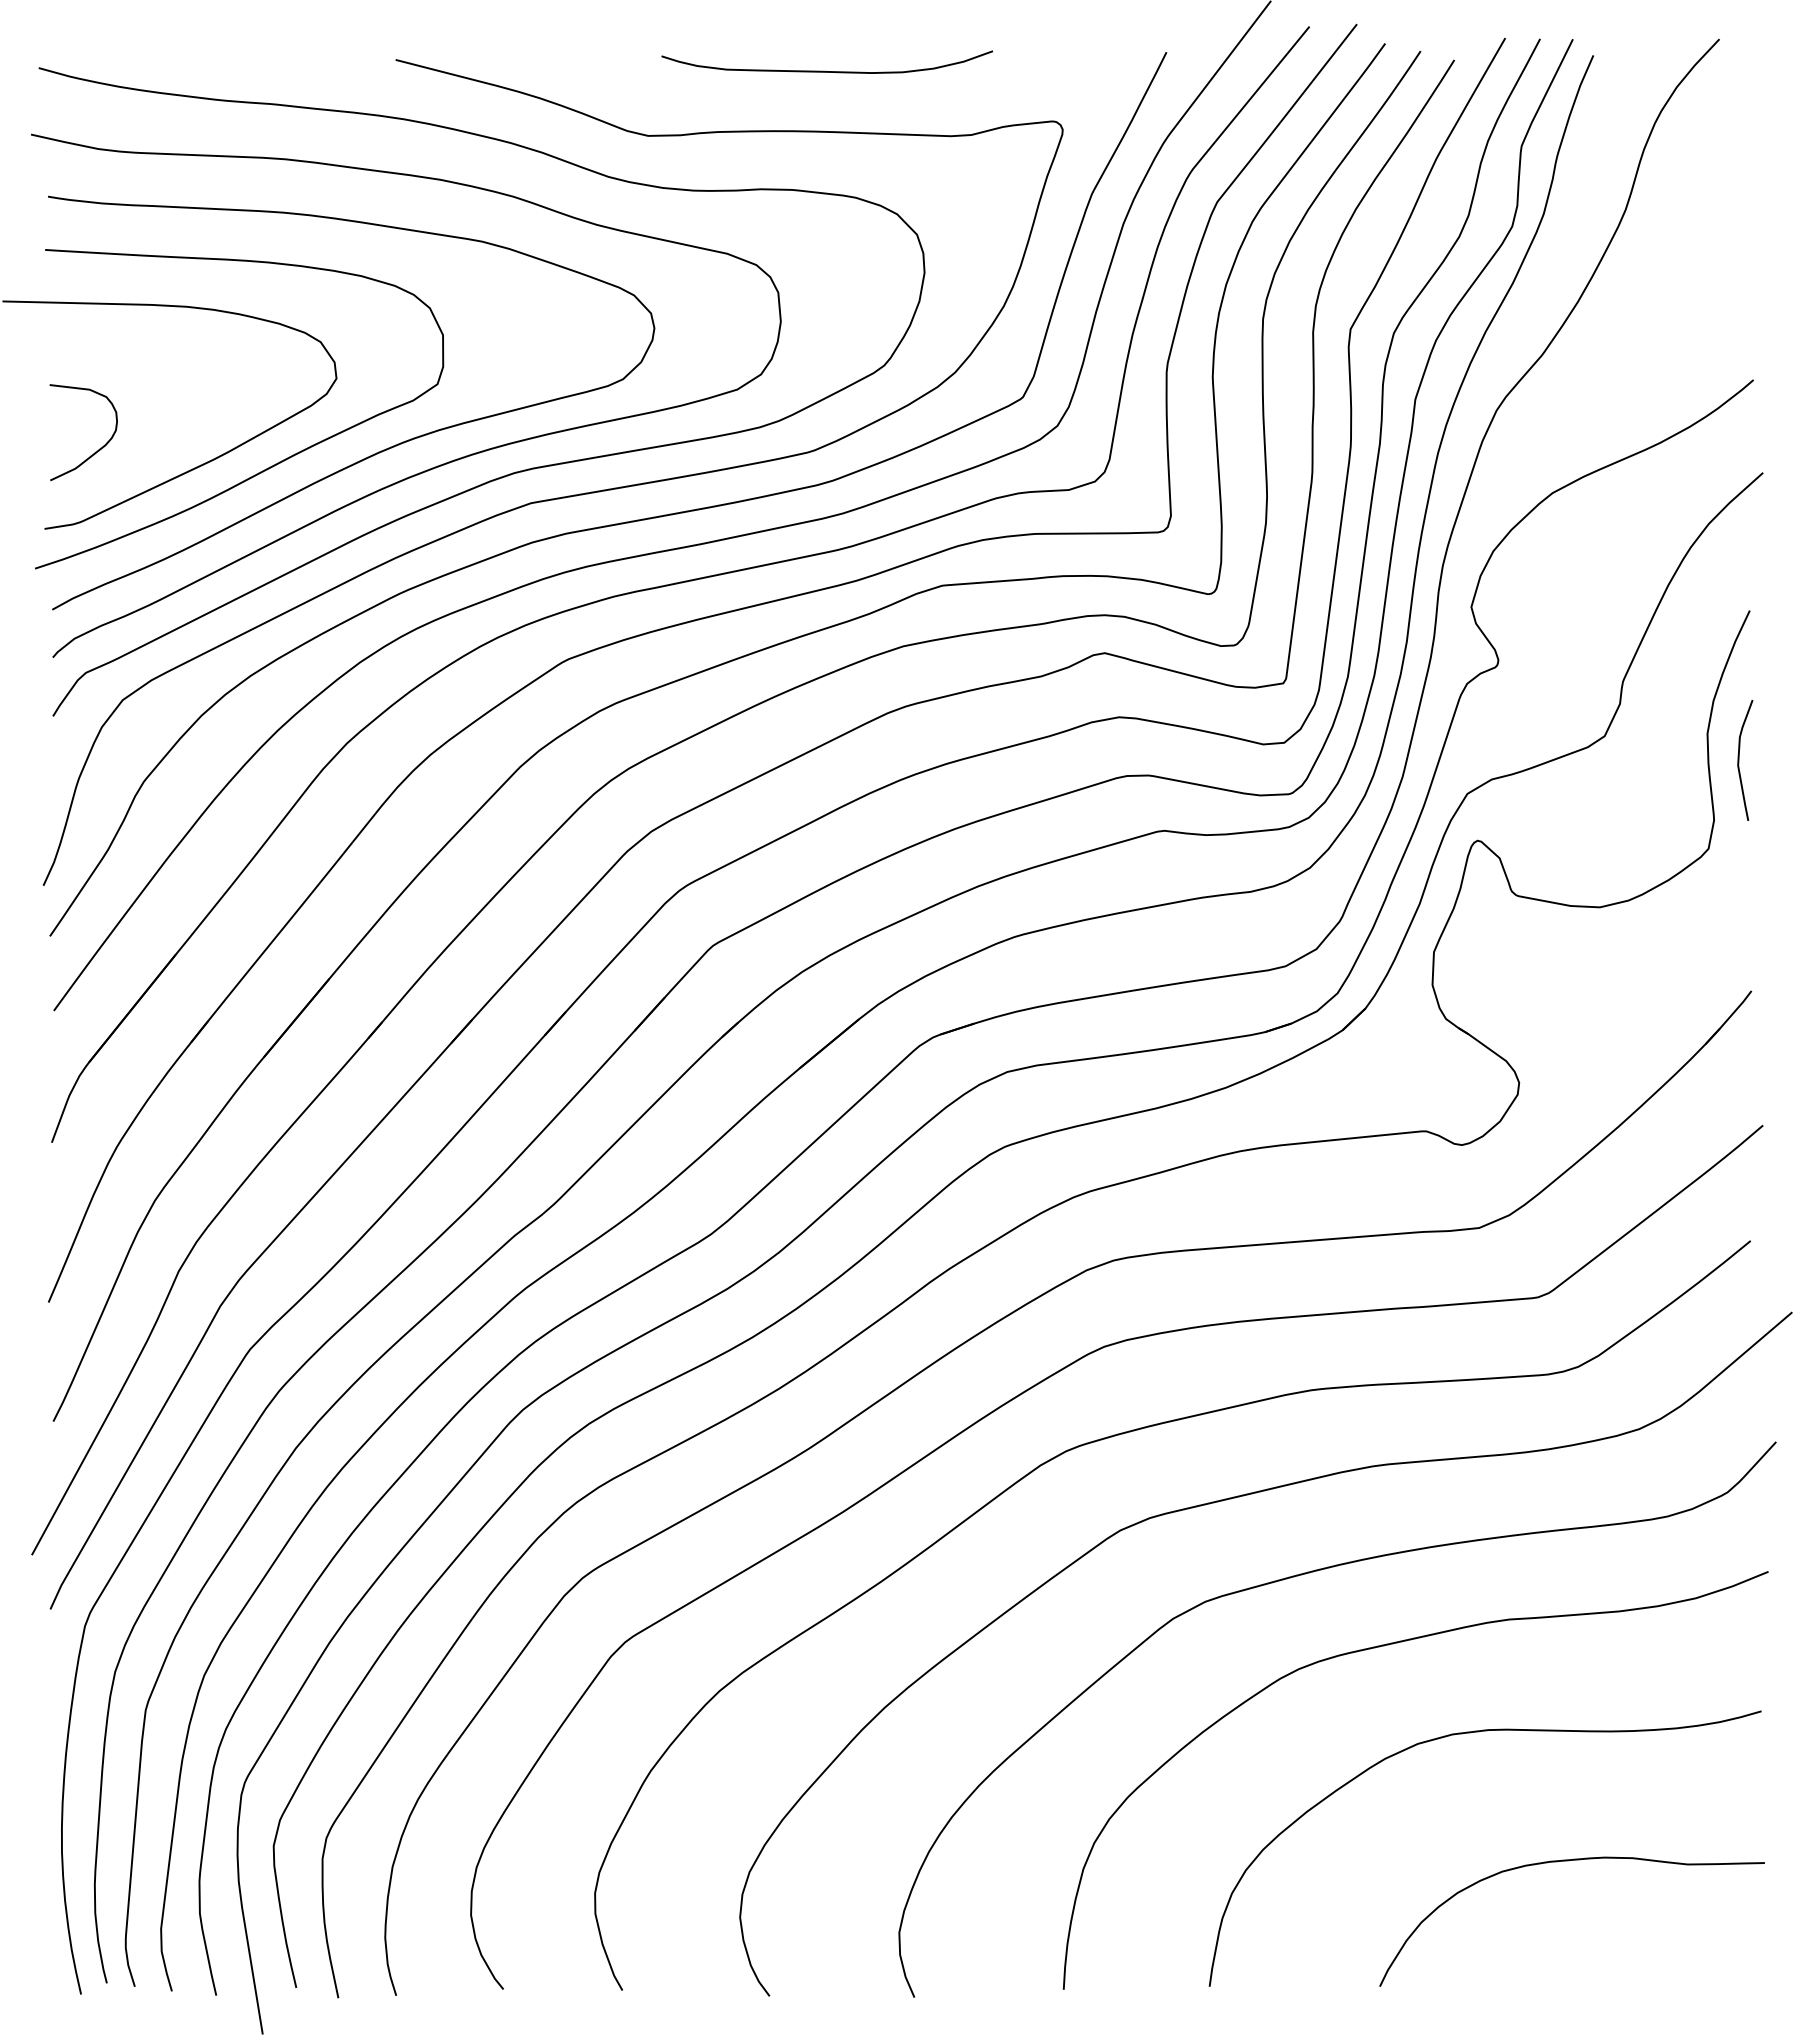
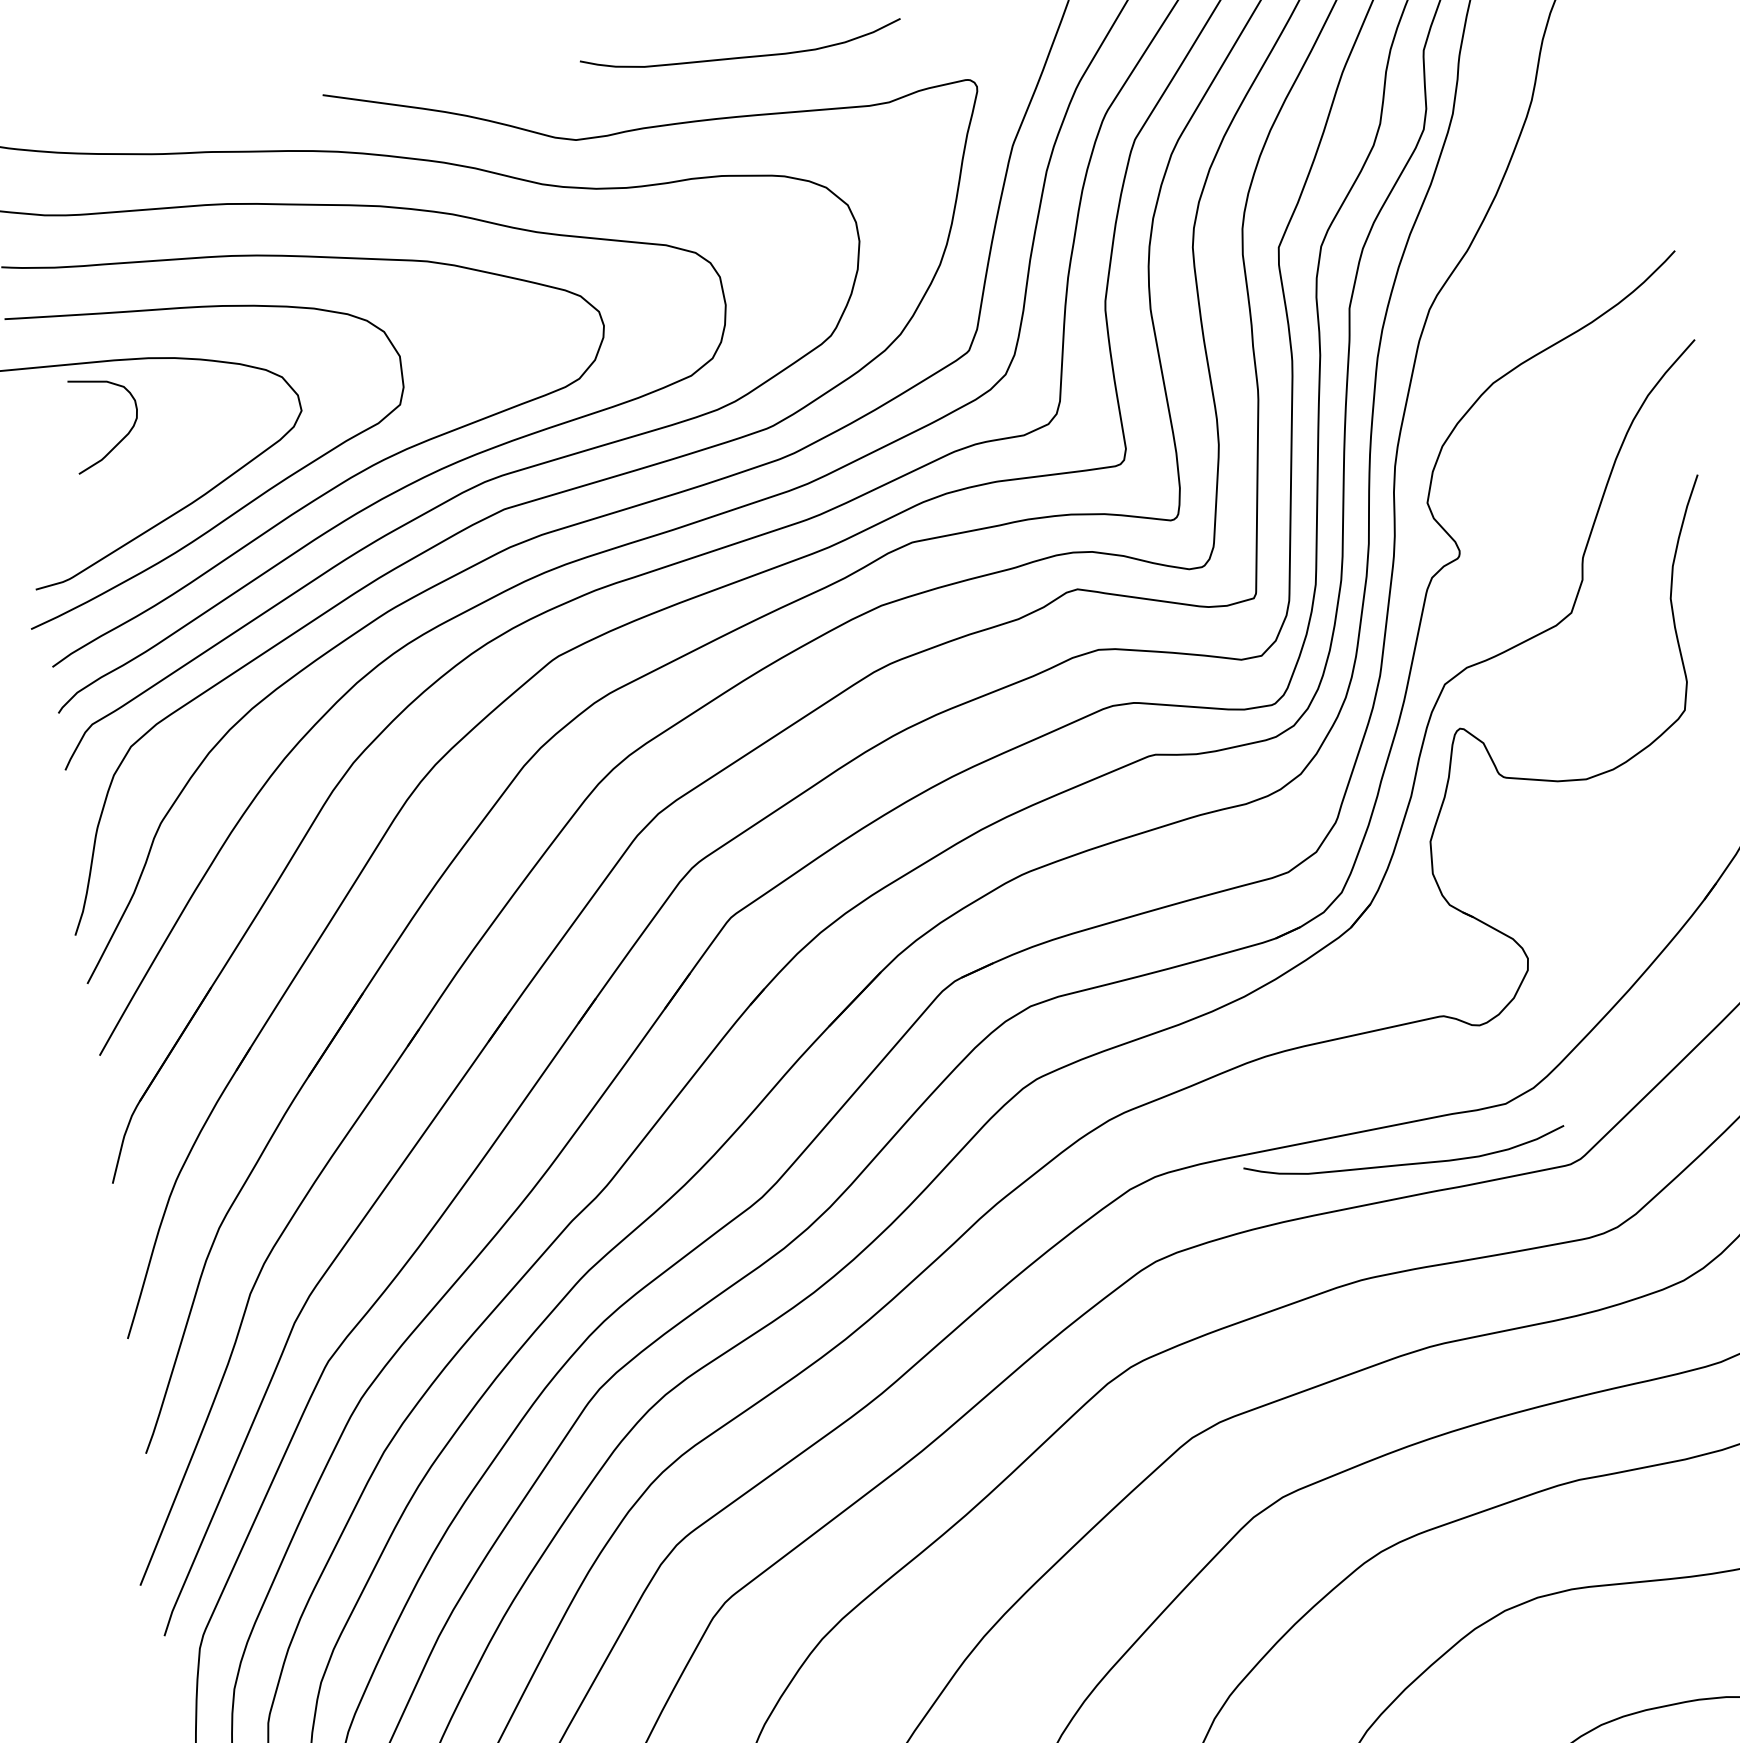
curve: (95, 451) -> (119, 440), moved
curve: (1739, 760) -> (1704, 621), removed
curve: (1367, 1276) -> (1403, 1163), added

